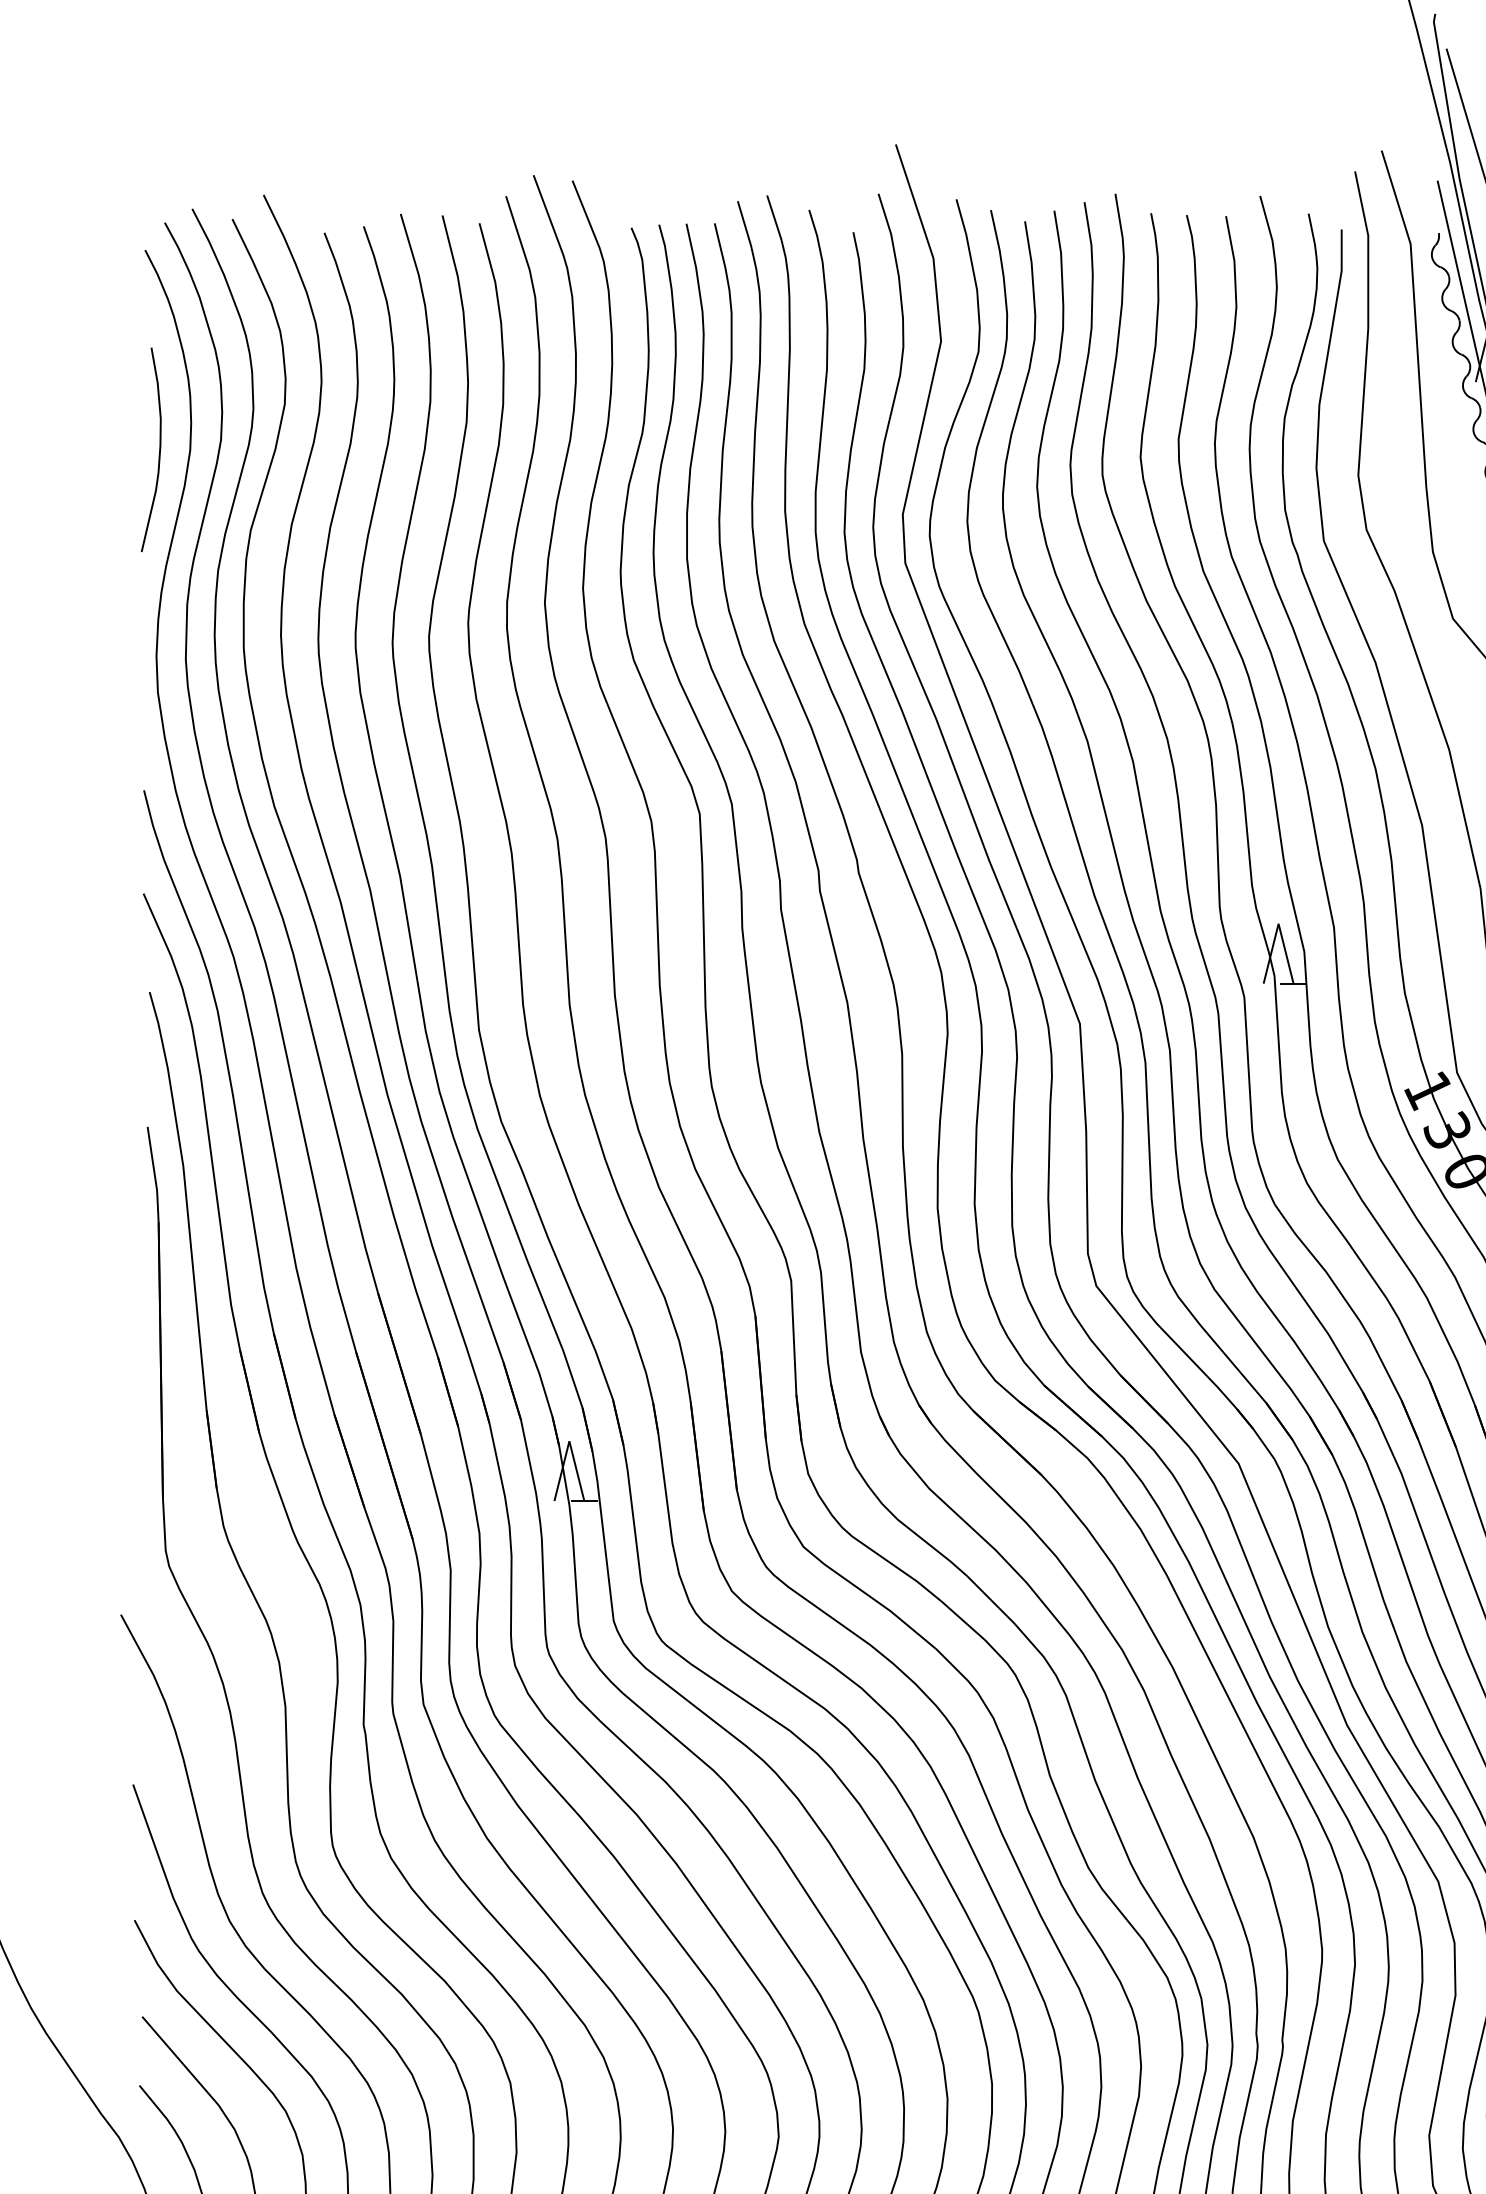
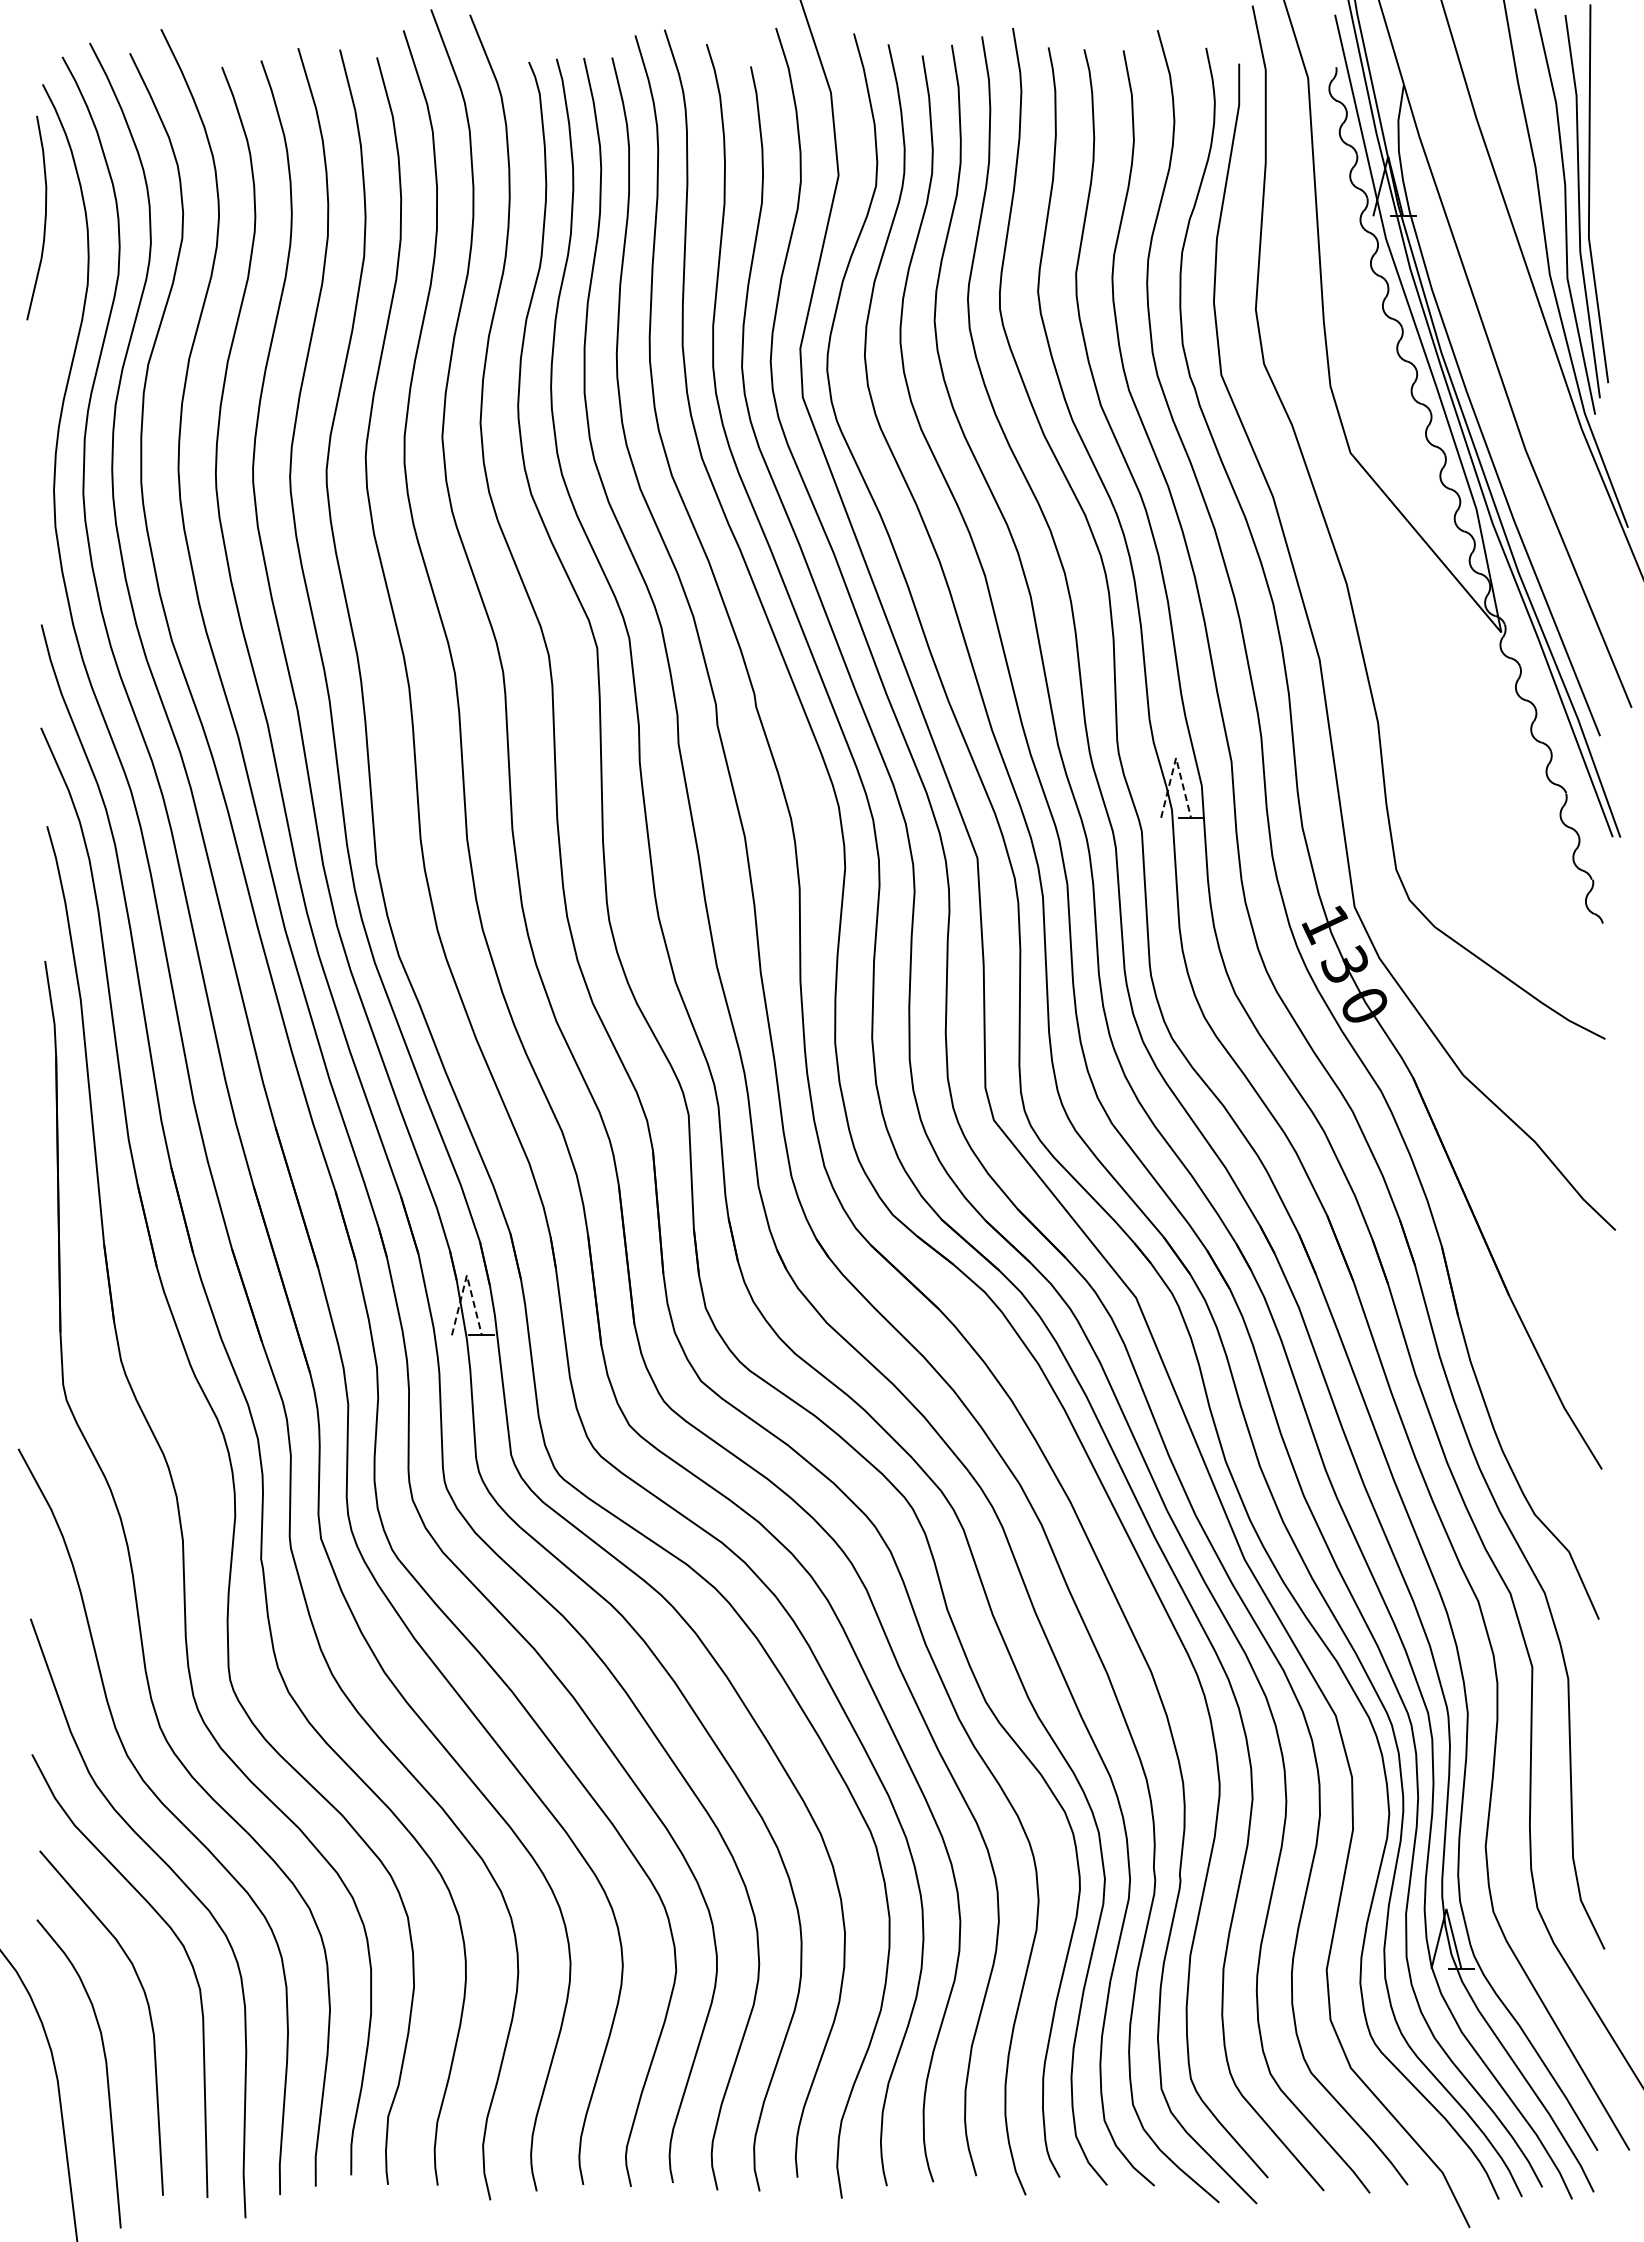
curve: (158, 449) -> (44, 217), moved
line: (1278, 924) -> (1176, 758), solid -> dashed
line: (568, 1441) -> (466, 1275), solid -> dashed

